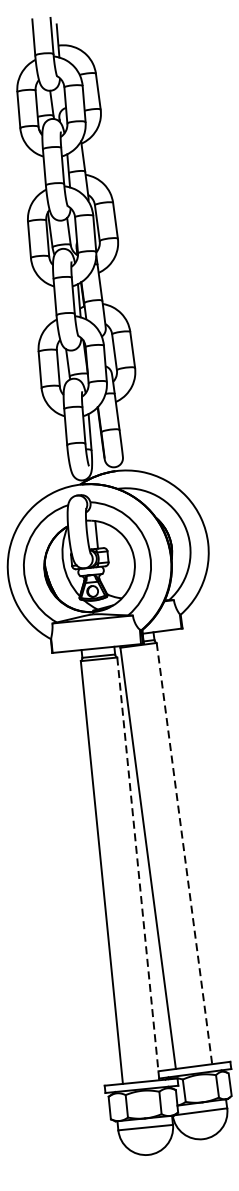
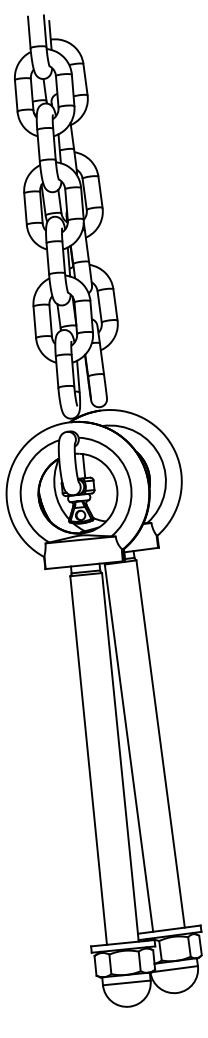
line: (184, 854) -> (160, 744), dashed -> solid
line: (138, 869) -> (120, 757), dashed -> solid

